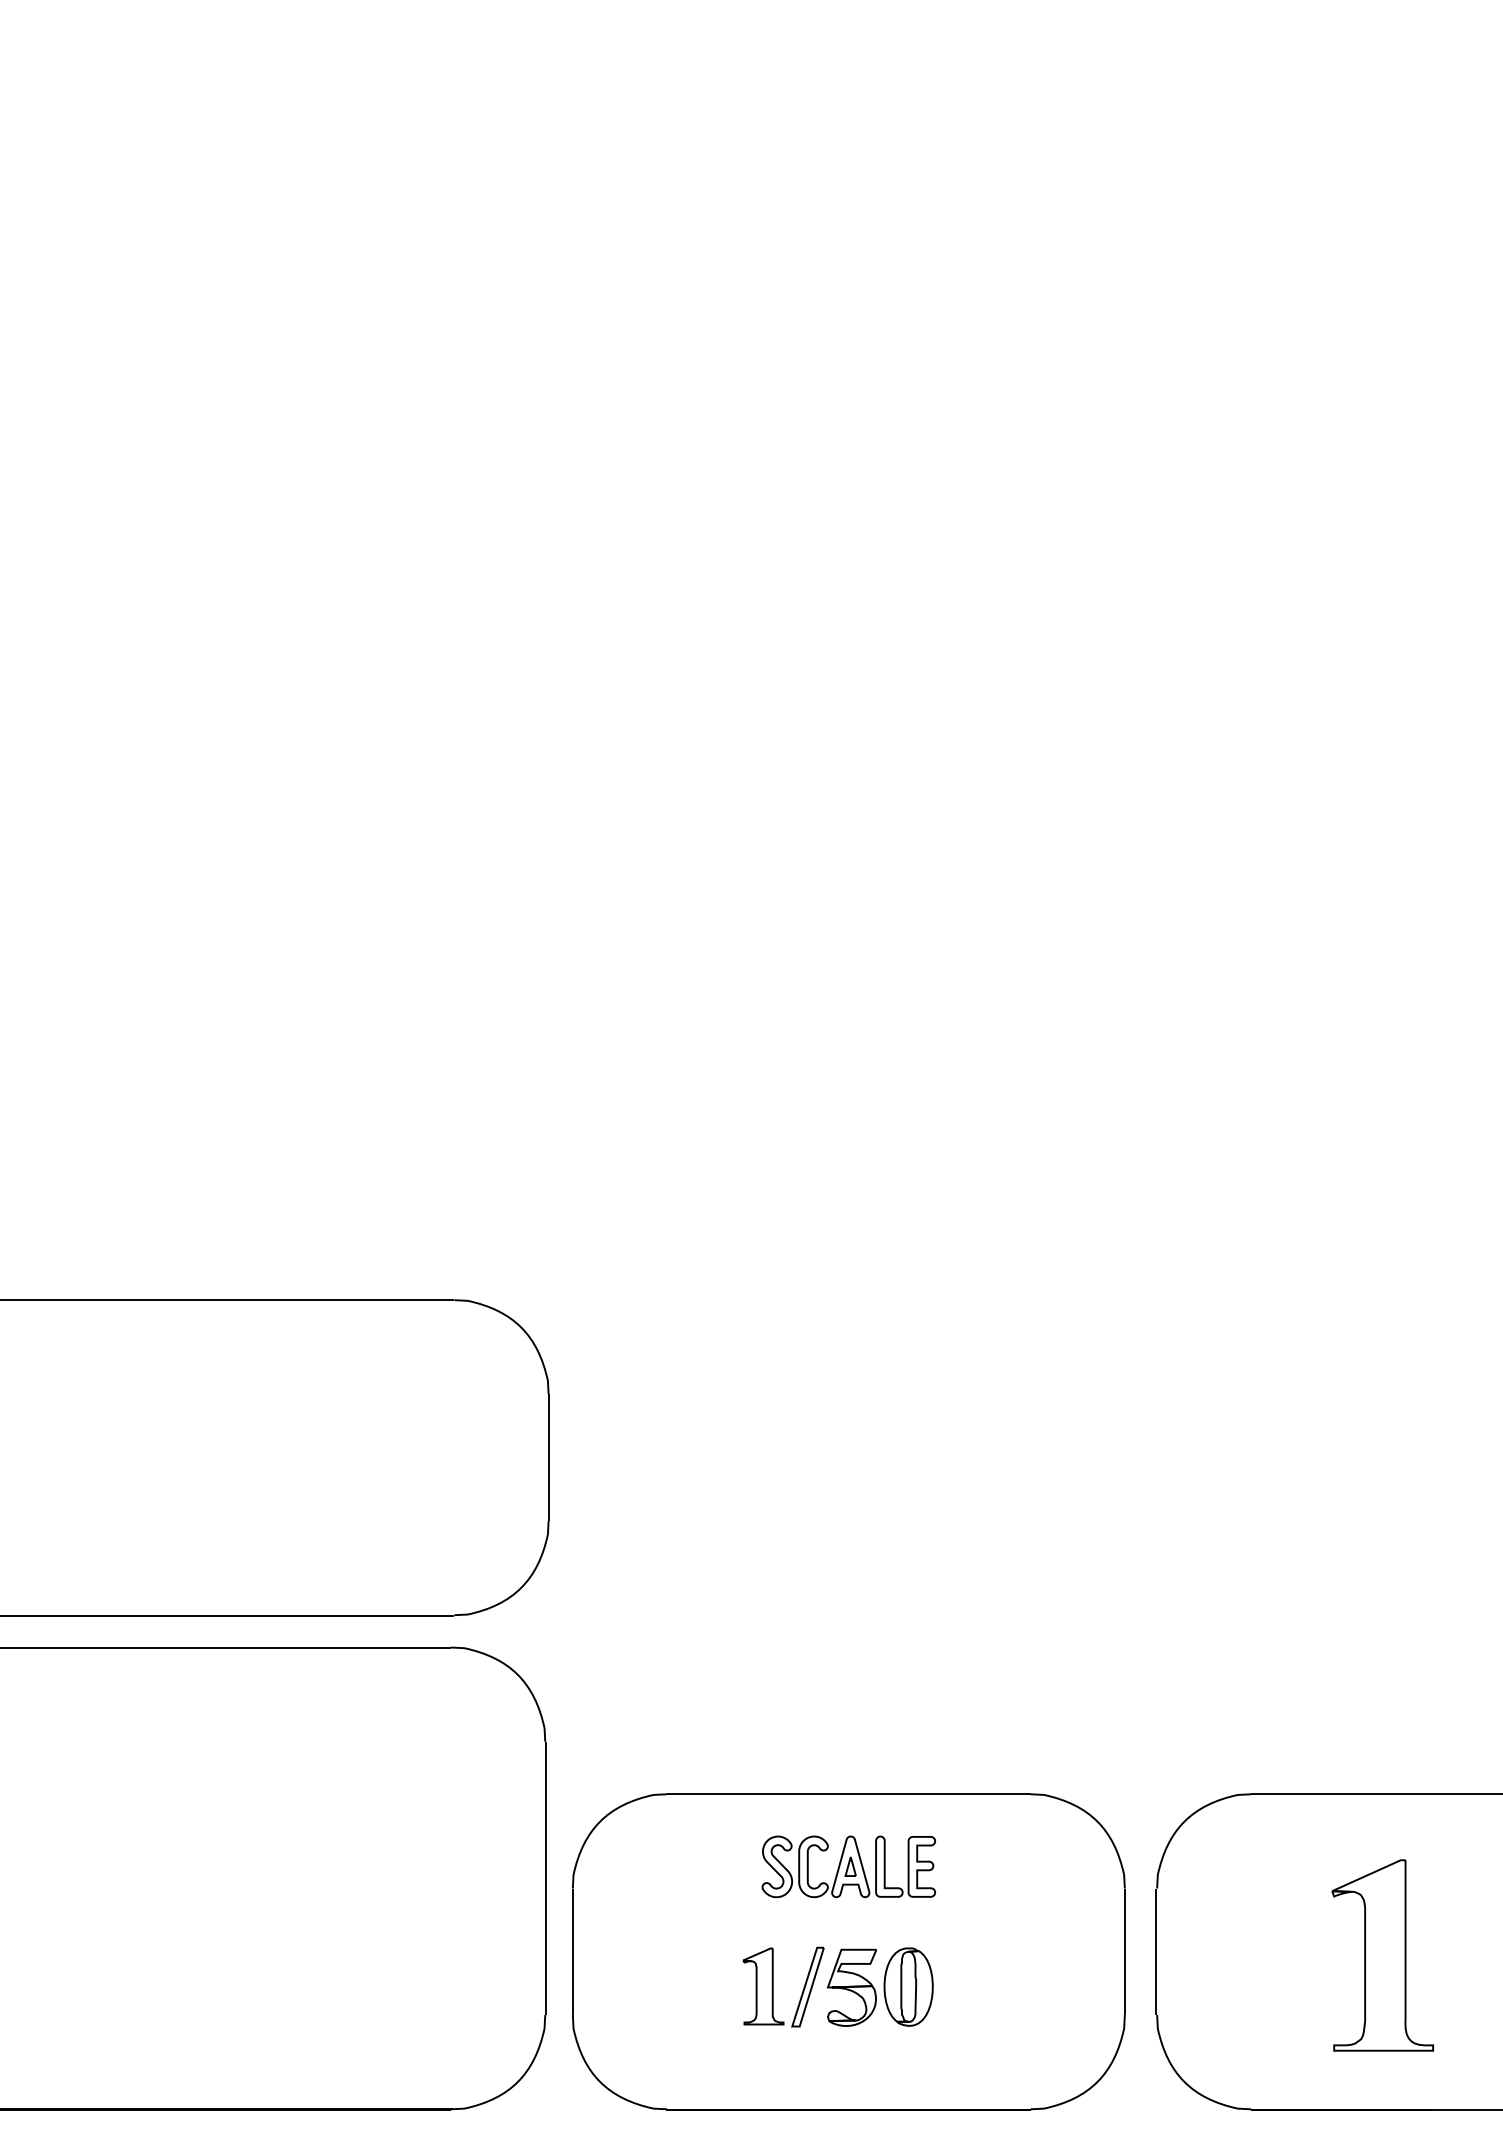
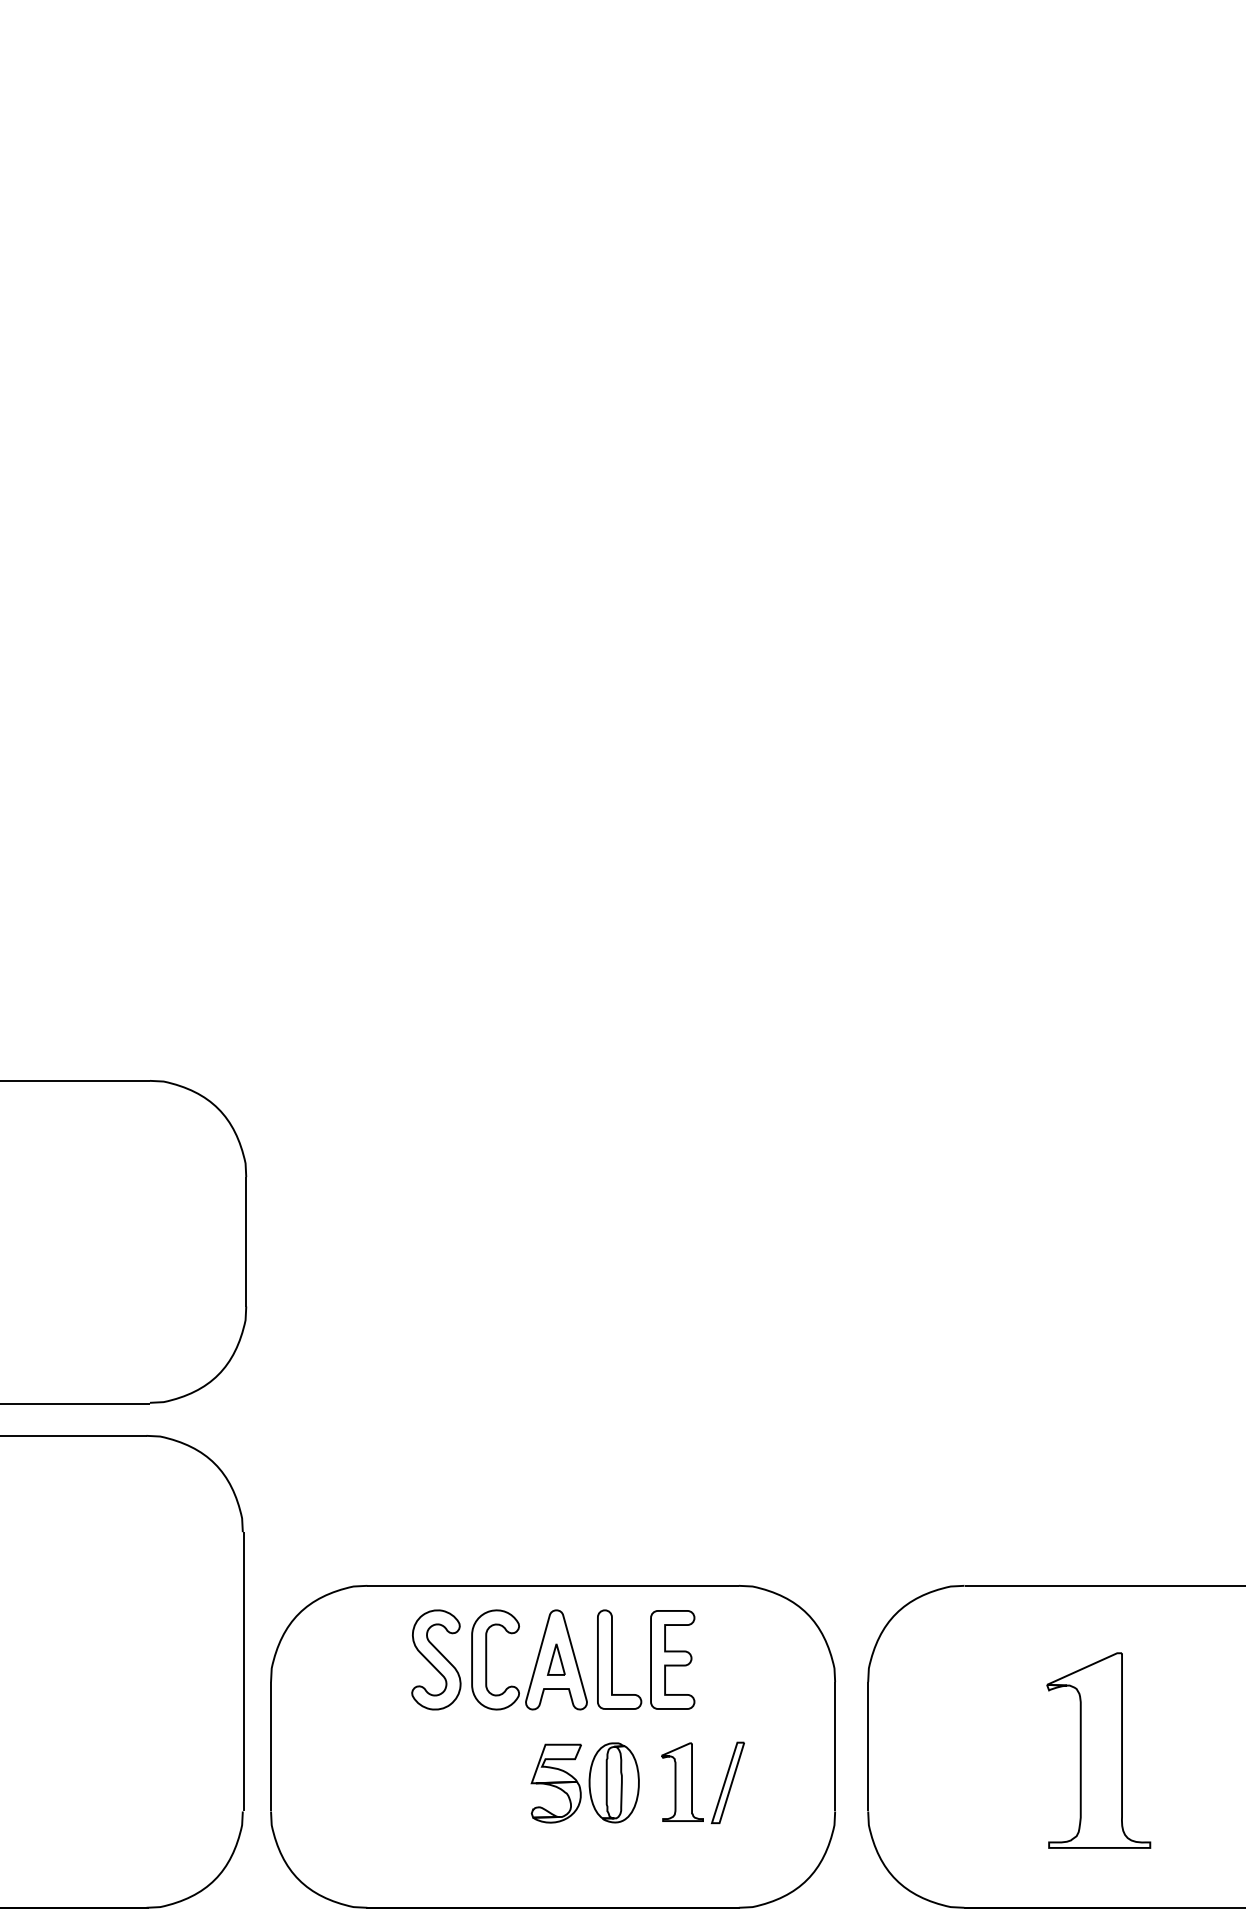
part: (848, 1866) -> (552, 1659), size x1.6
part: (773, 1986) -> (692, 1782), moved

